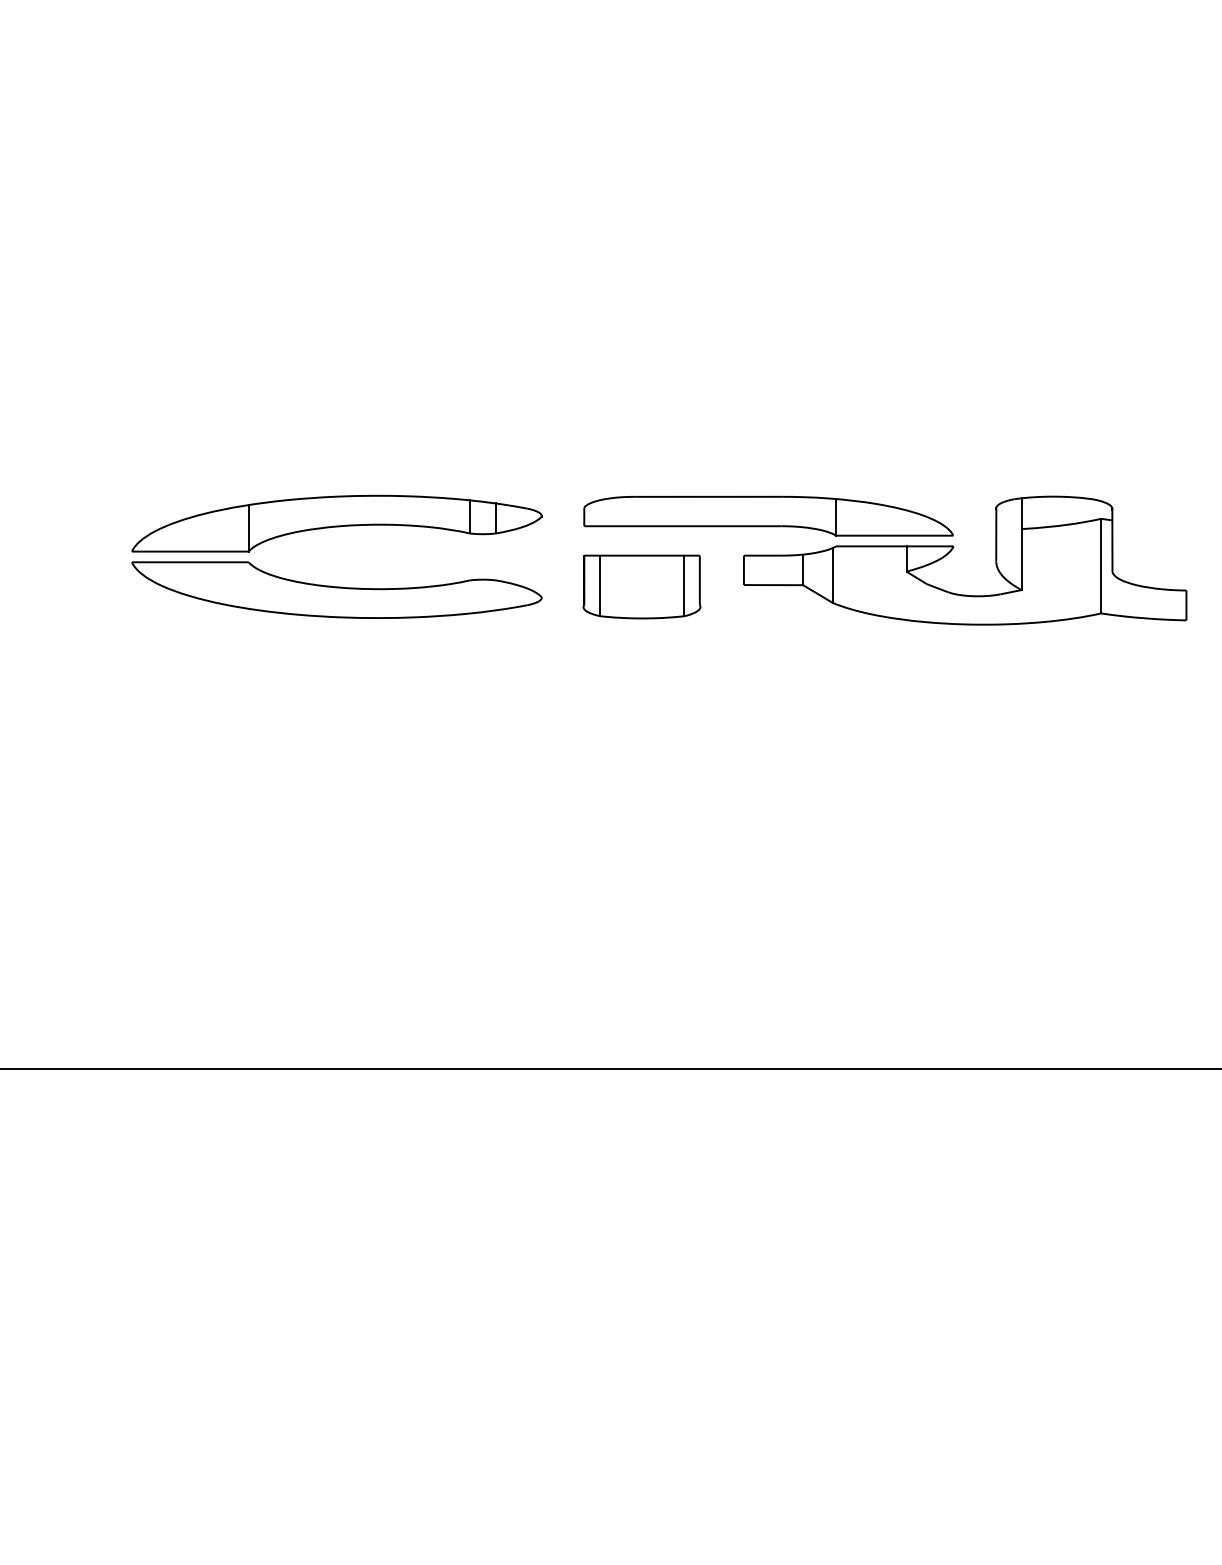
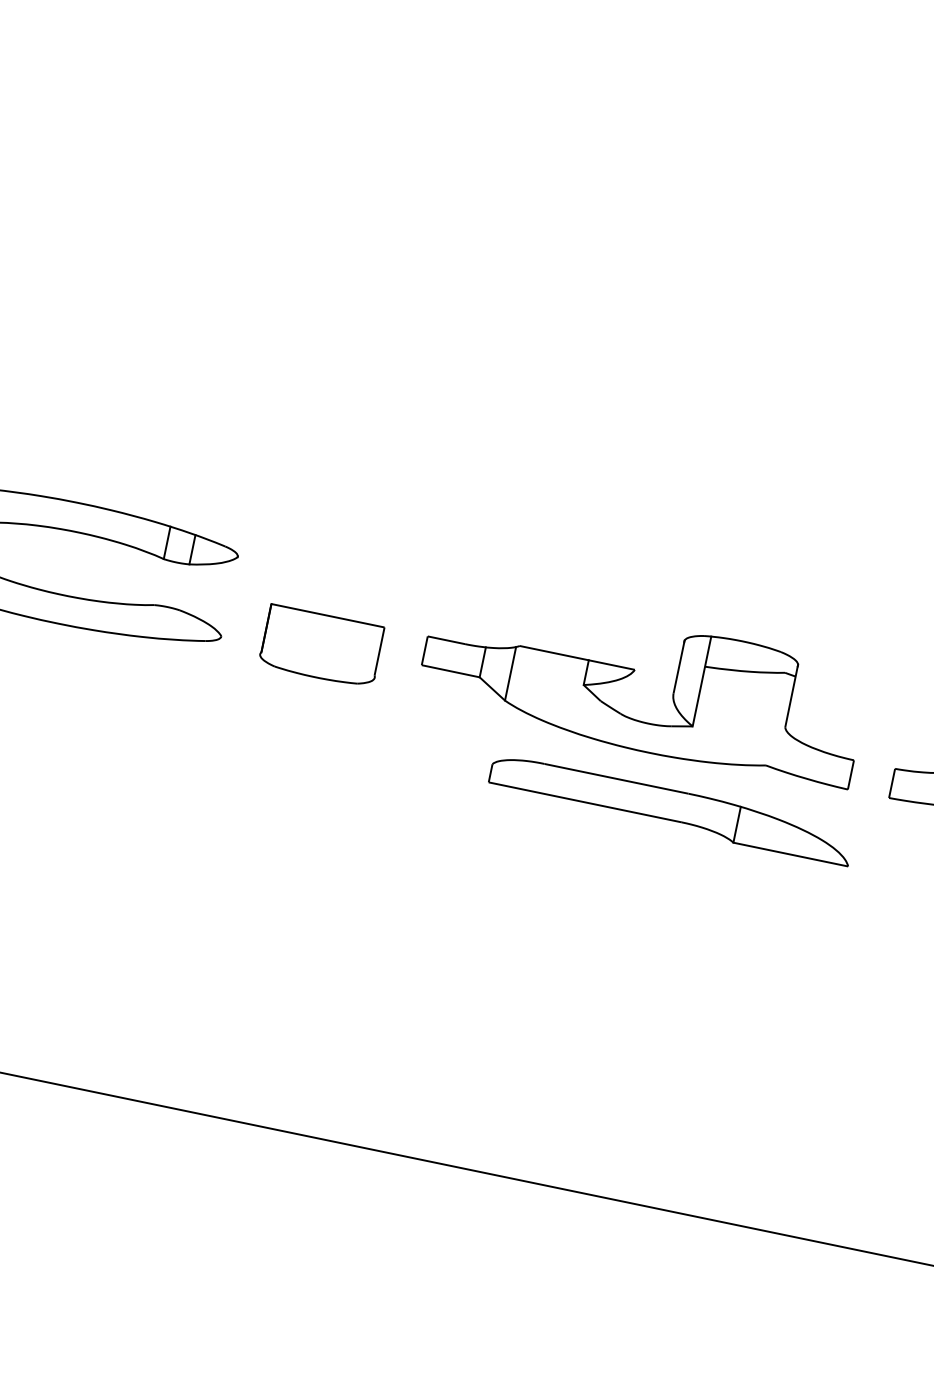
part: (768, 515) -> (671, 809), moved
line: (1101, 565) -> (775, 718), removed
line: (600, 585) -> (281, 636), removed
line: (684, 585) -> (363, 653), removed

